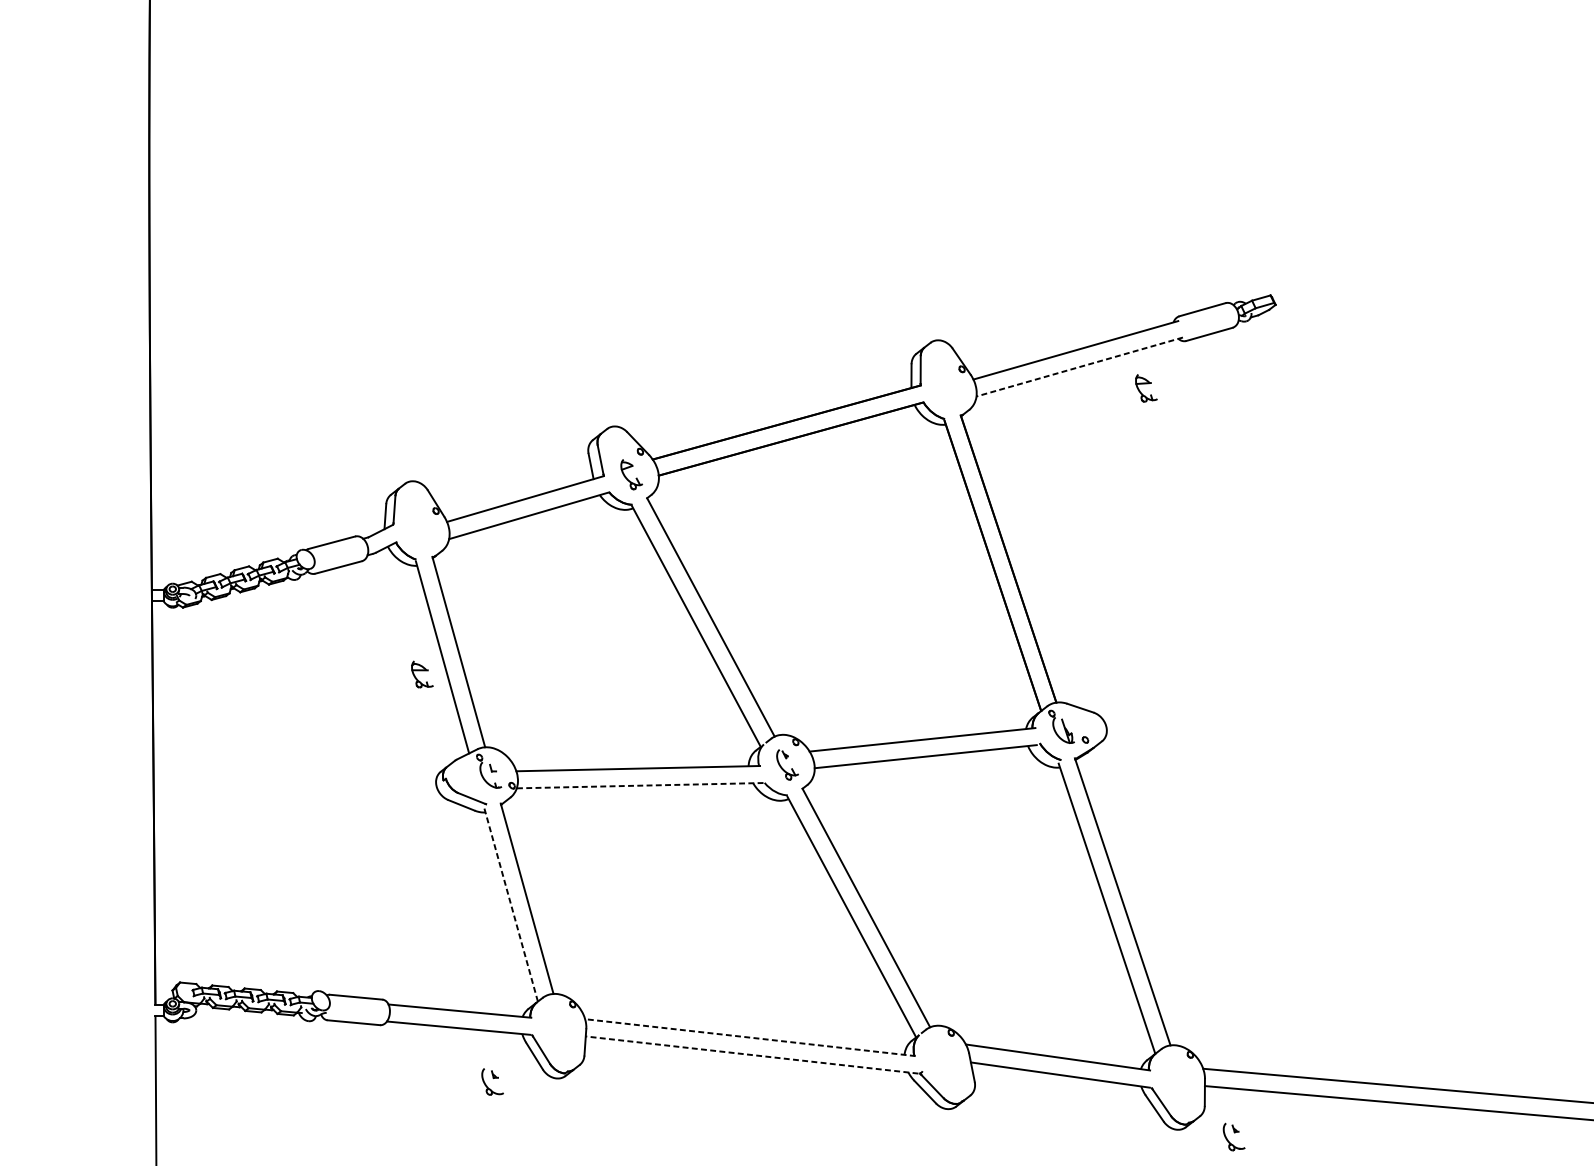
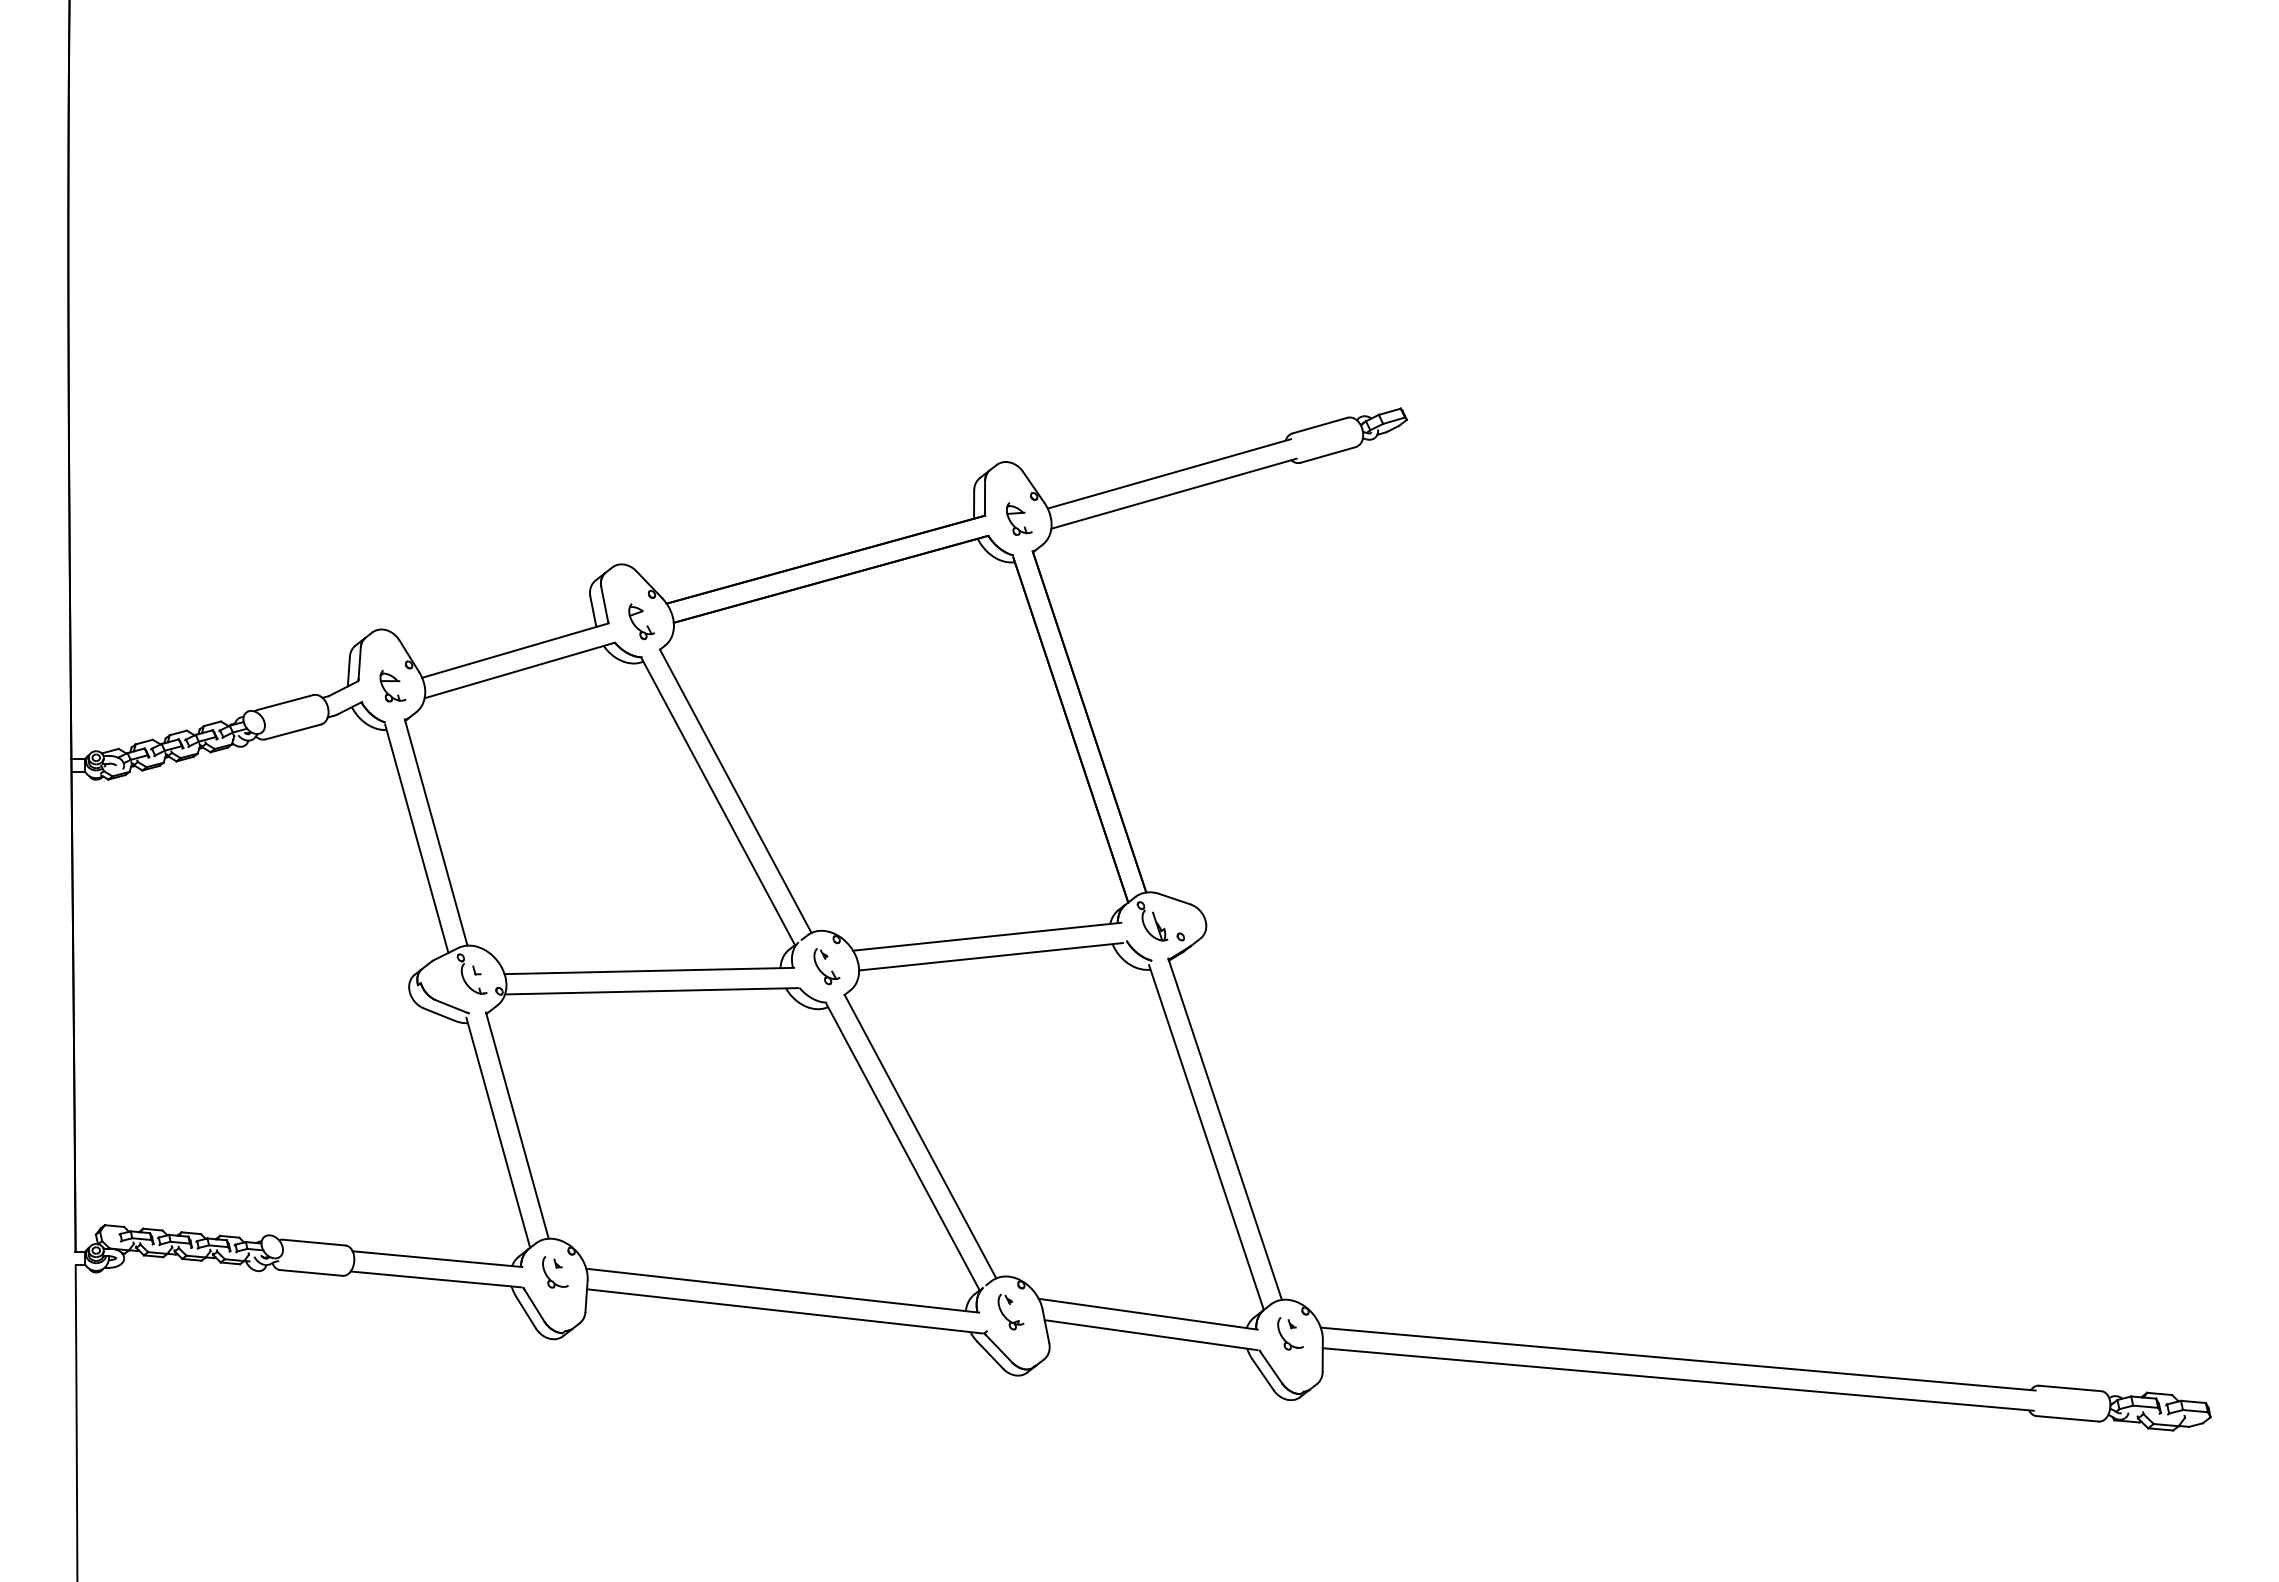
line: (1080, 366) -> (1174, 493), dashed -> solid
part: (1146, 387) -> (1019, 518), moved
part: (422, 673) -> (392, 685), moved
line: (640, 785) -> (651, 991), dashed -> solid
line: (511, 904) -> (498, 1132), dashed -> solid
line: (750, 1037) -> (782, 1290), dashed -> solid
line: (751, 1055) -> (784, 1311), dashed -> solid
part: (937, 1057) -> (1004, 1314), added
part: (492, 1082) -> (555, 1272), moved
part: (1234, 1136) -> (1290, 1333), moved

